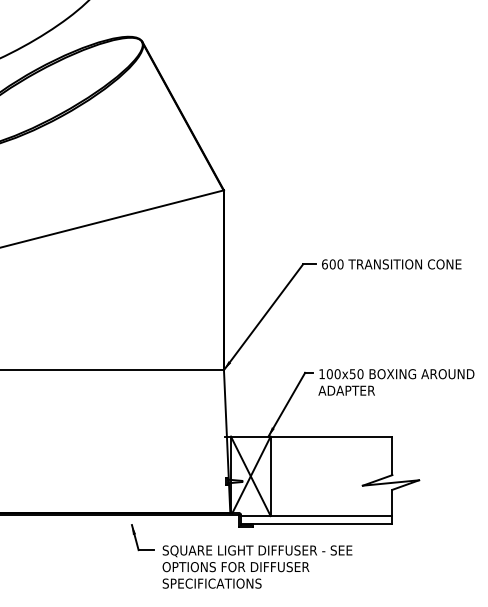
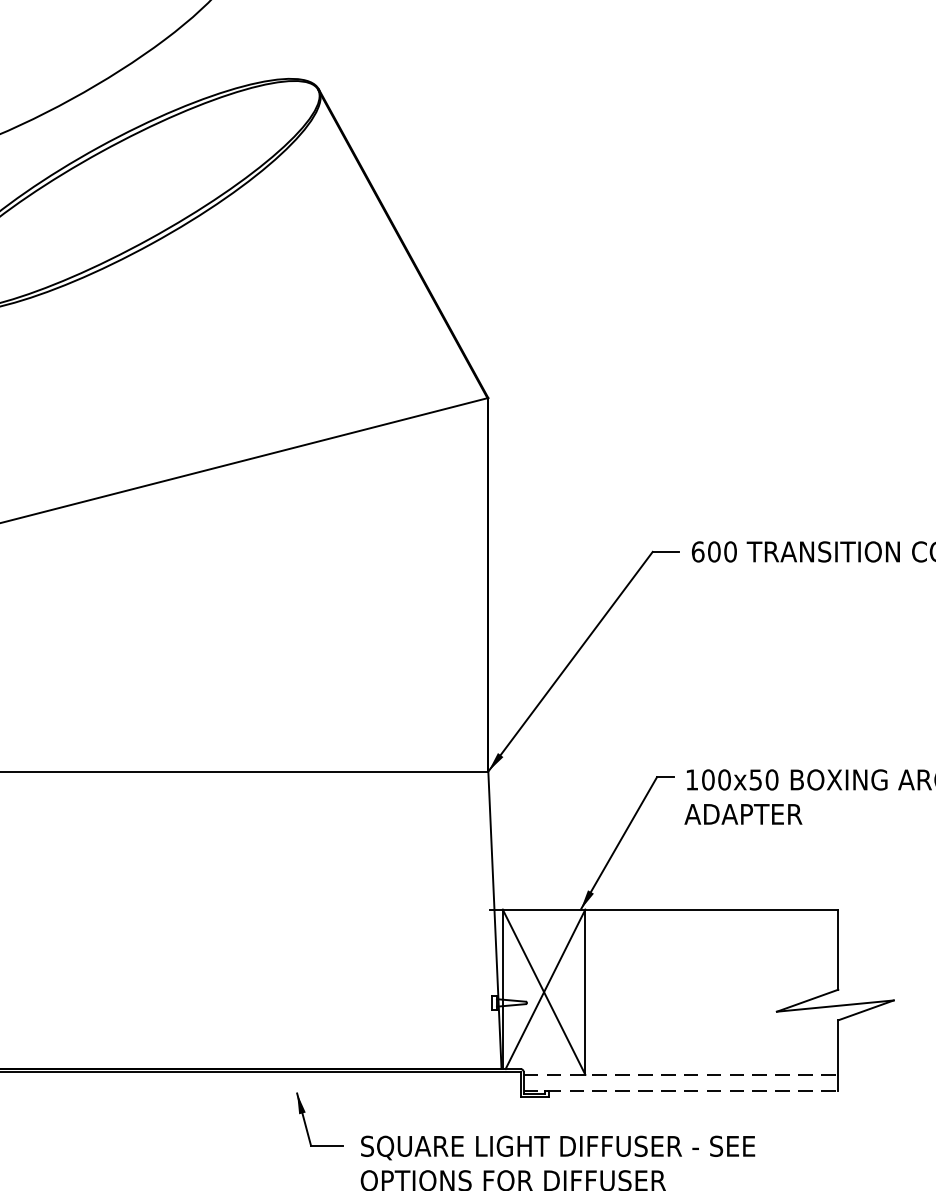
line: (316, 516) -> (680, 1075), solid -> dashed
line: (316, 523) -> (680, 1090), solid -> dashed

